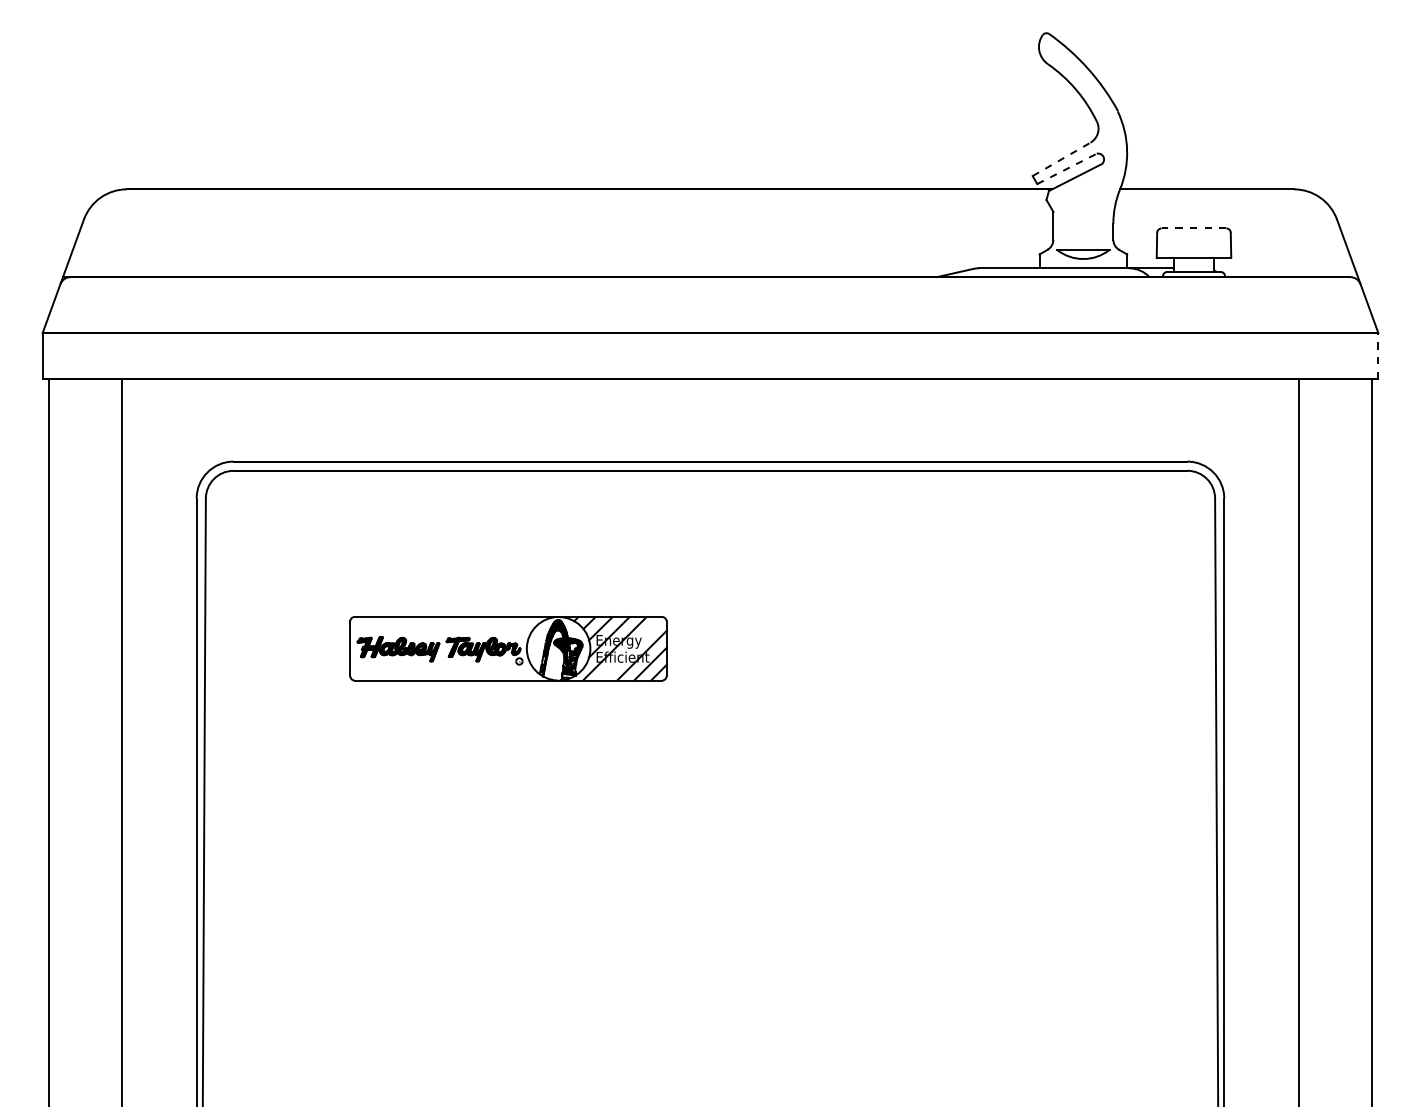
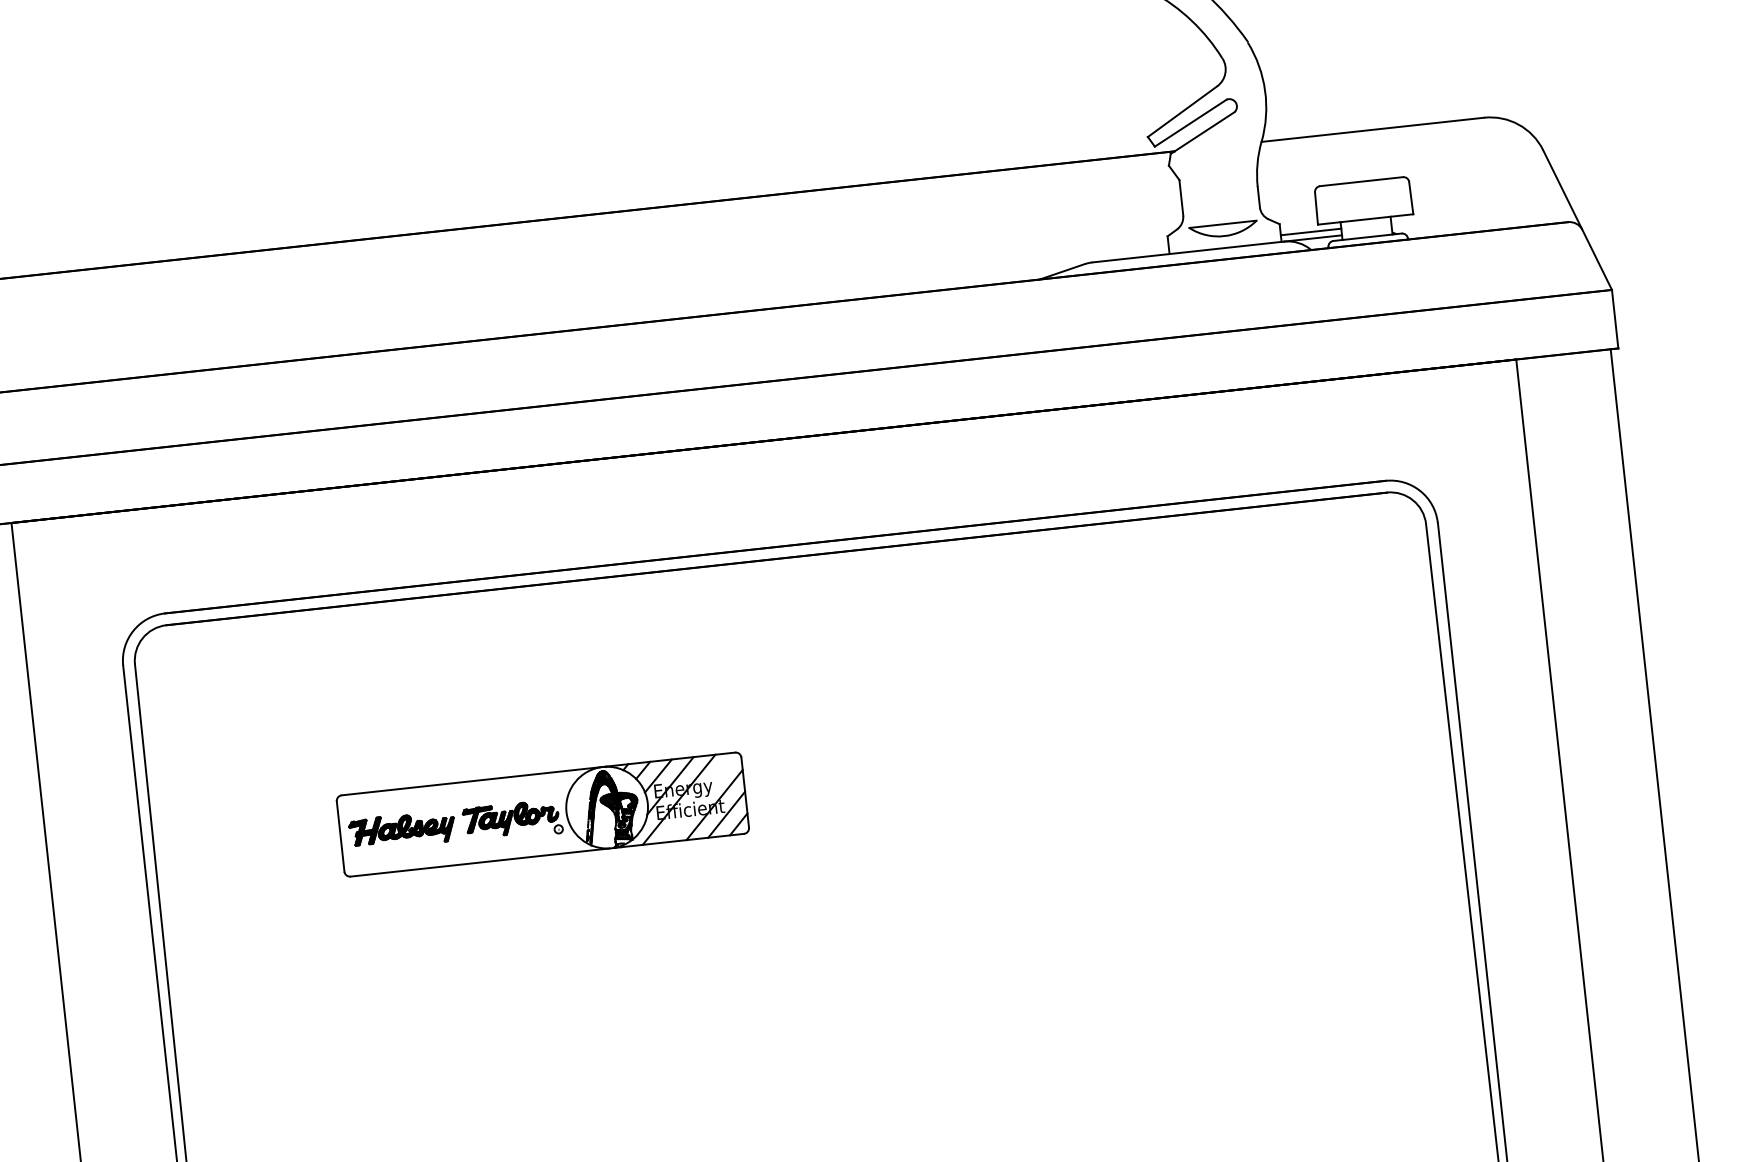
line: (1062, 159) -> (1183, 111), dashed -> solid
line: (1067, 168) -> (1191, 122), dashed -> solid
line: (1193, 228) -> (1360, 181), dashed -> solid
line: (1150, 263) -> (1310, 232), added
line: (1378, 356) -> (1615, 319), dashed -> solid

